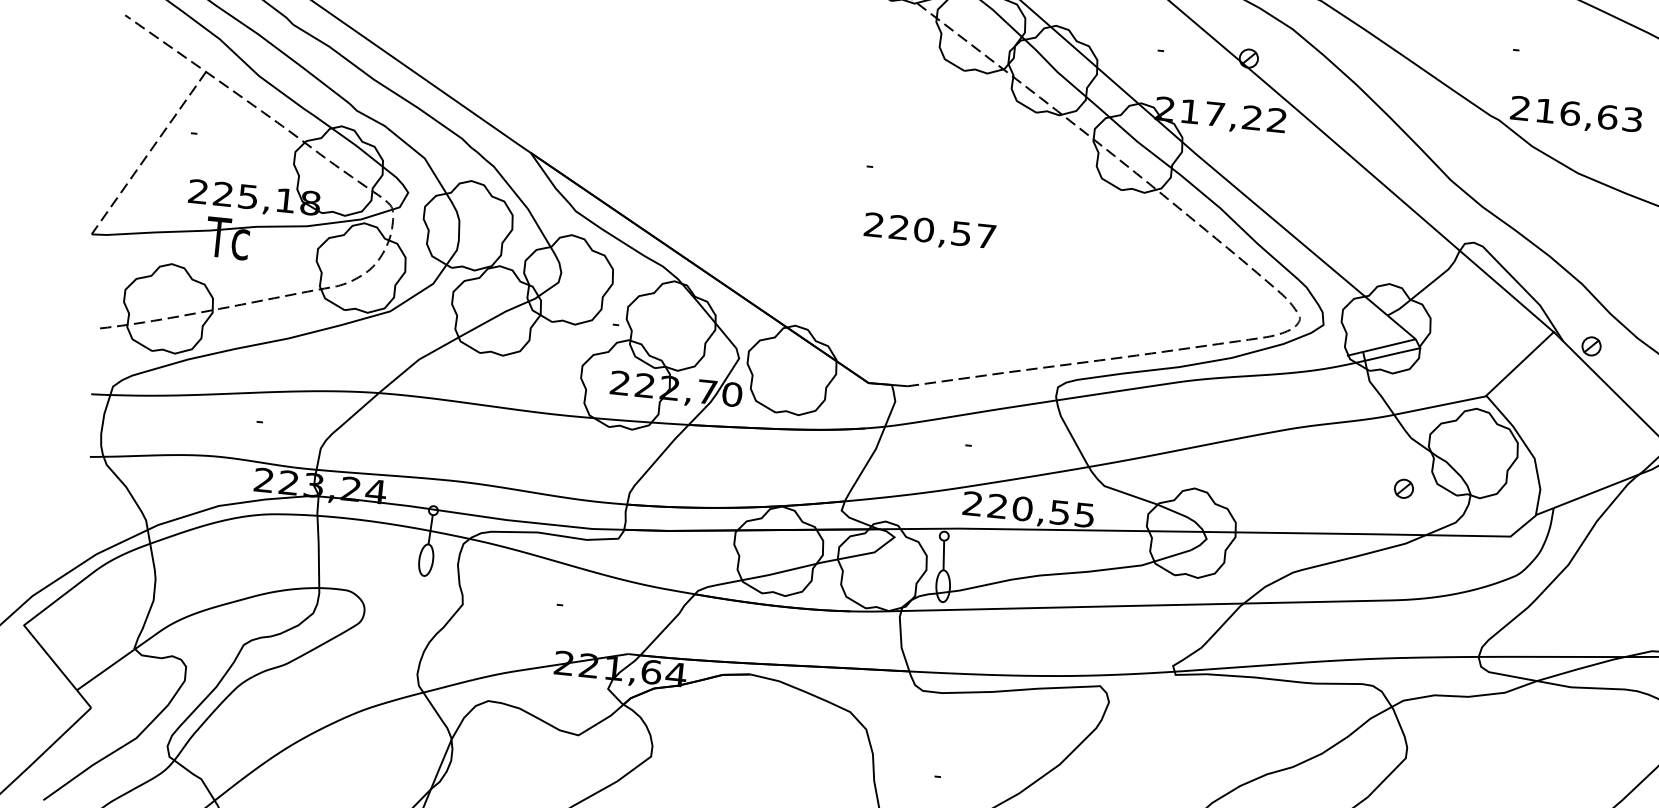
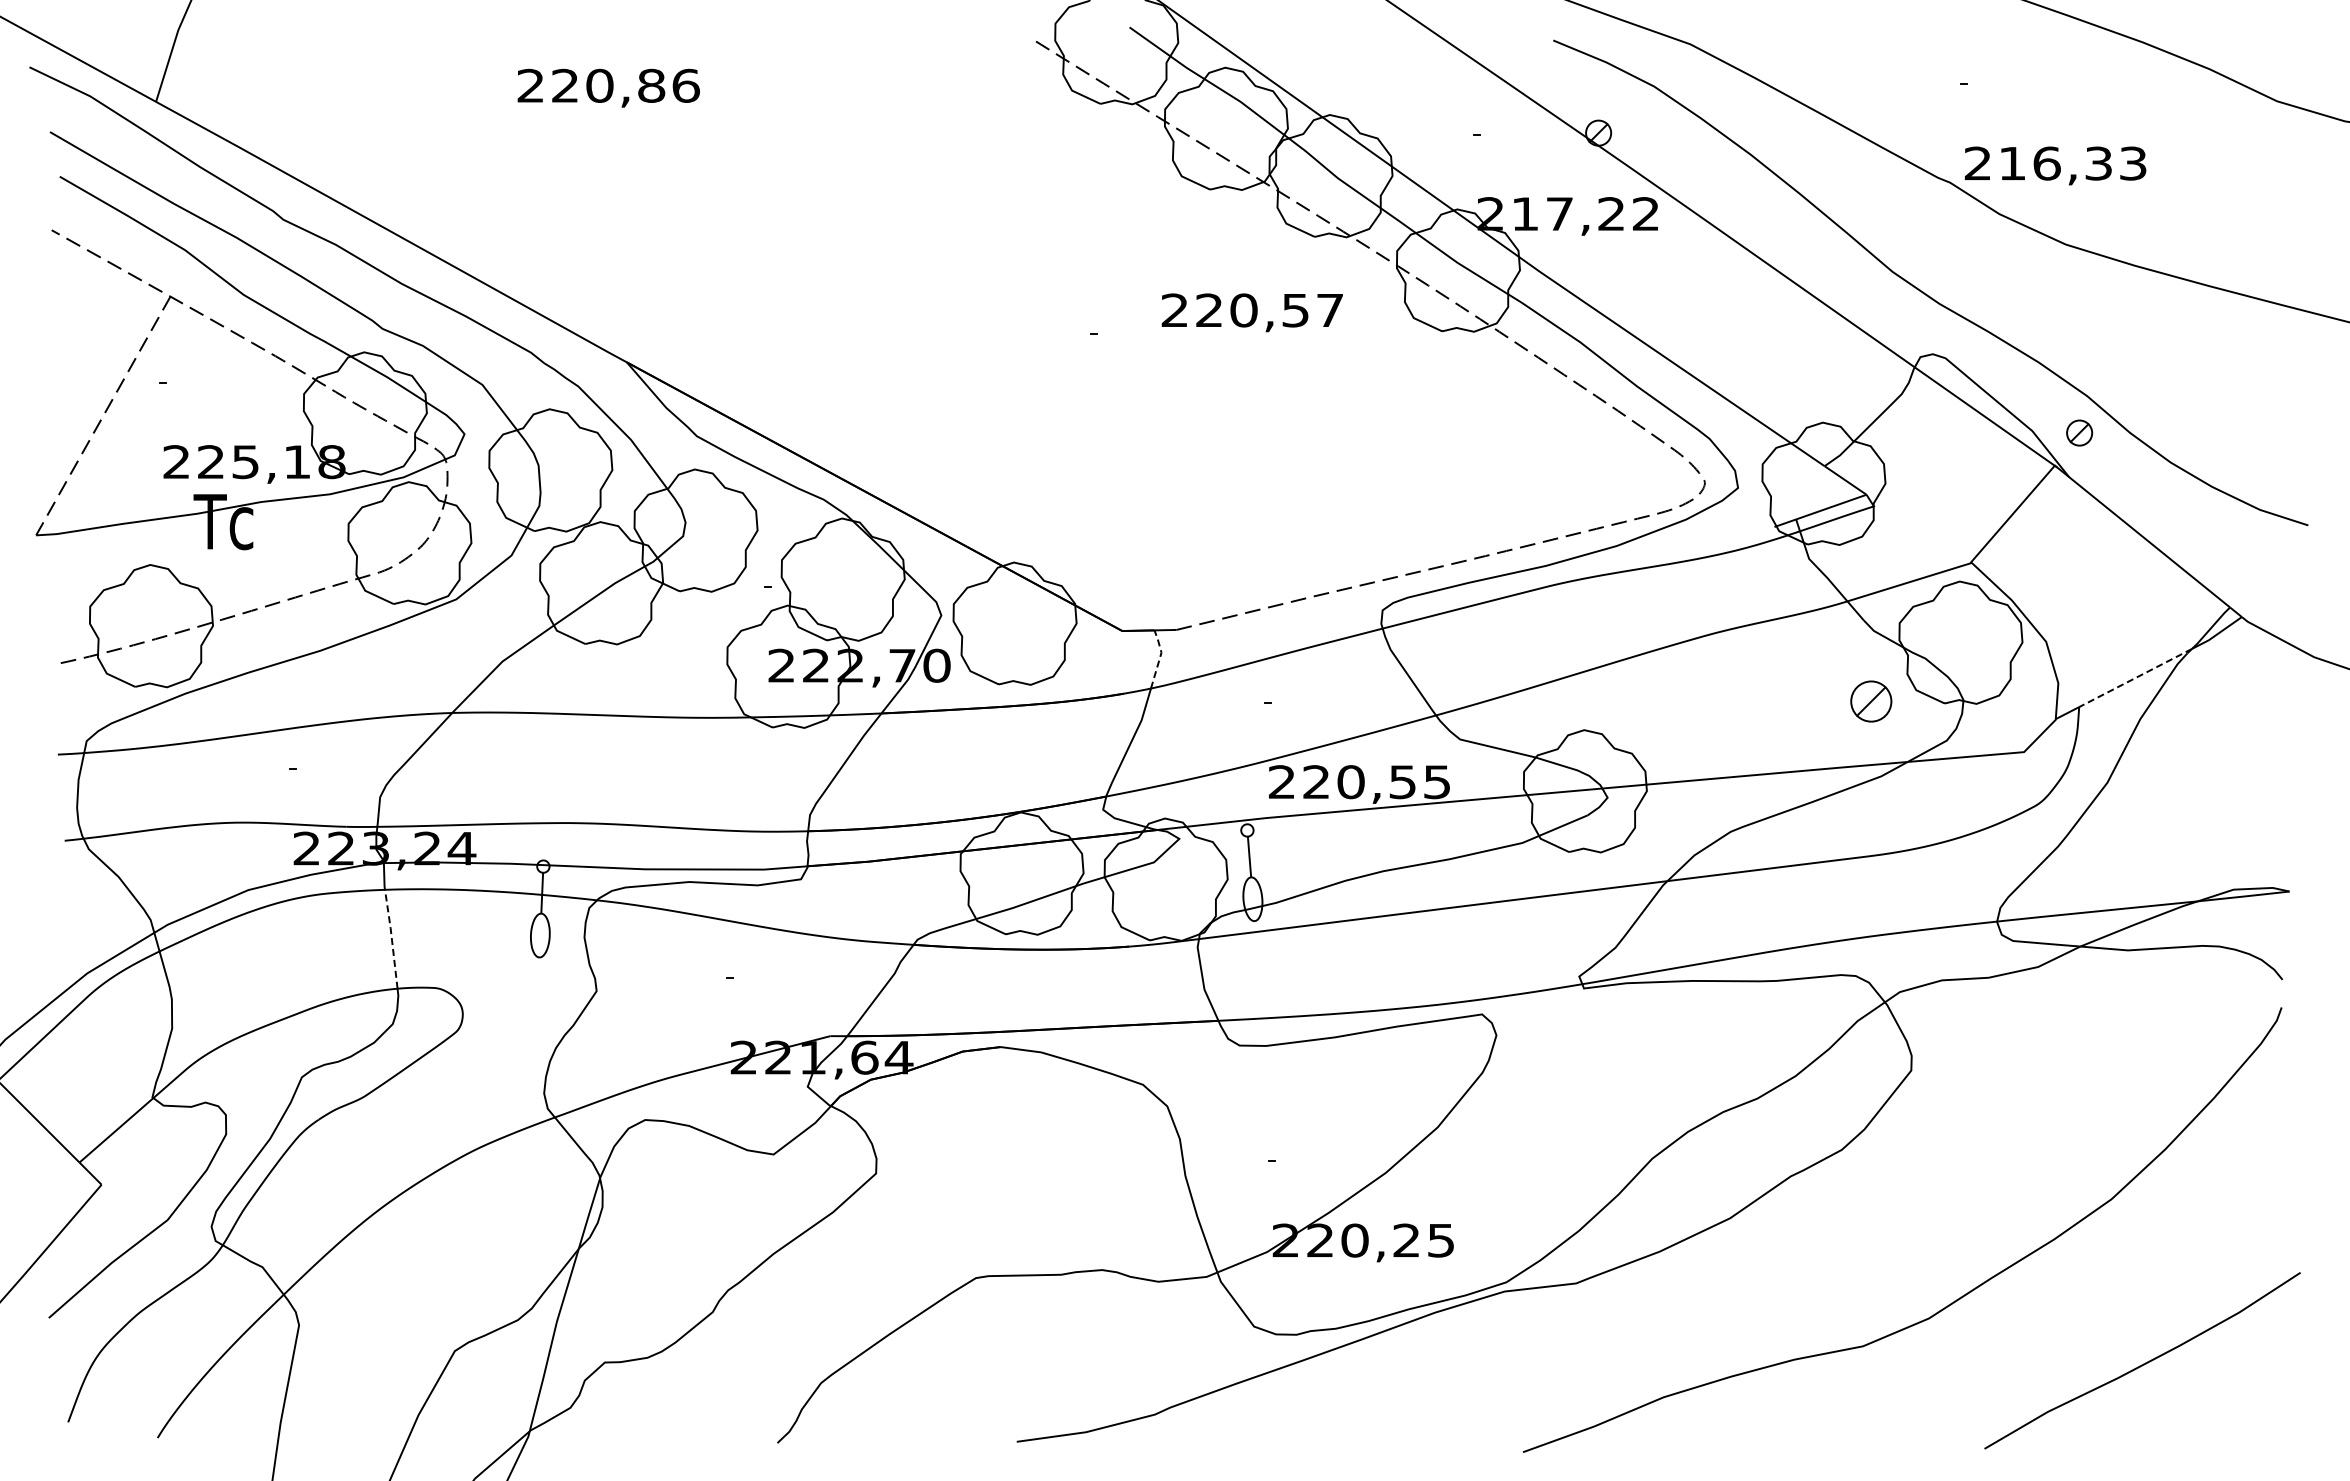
text: (1607, 117) -> (2098, 163), 216,63 -> 216,33
text: (929, 232) -> (1251, 312), moved
part: (1591, 346) -> (2079, 432), moved
line: (894, 404) -> (1160, 657), solid -> dashed
part: (1403, 488) -> (1870, 701), size x1.6
line: (1596, 491) -> (2135, 678), solid -> dashed
line: (318, 551) -> (391, 938), solid -> dashed

